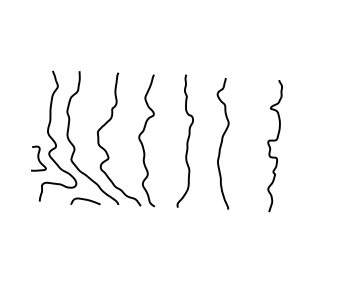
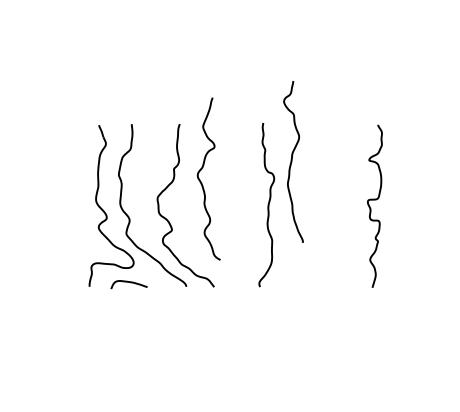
curve: (142, 142) -> (201, 181), moved
curve: (222, 143) -> (292, 161), moved
curve: (39, 158) -> (86, 233), removed
curve: (85, 200) -> (128, 282), moved

